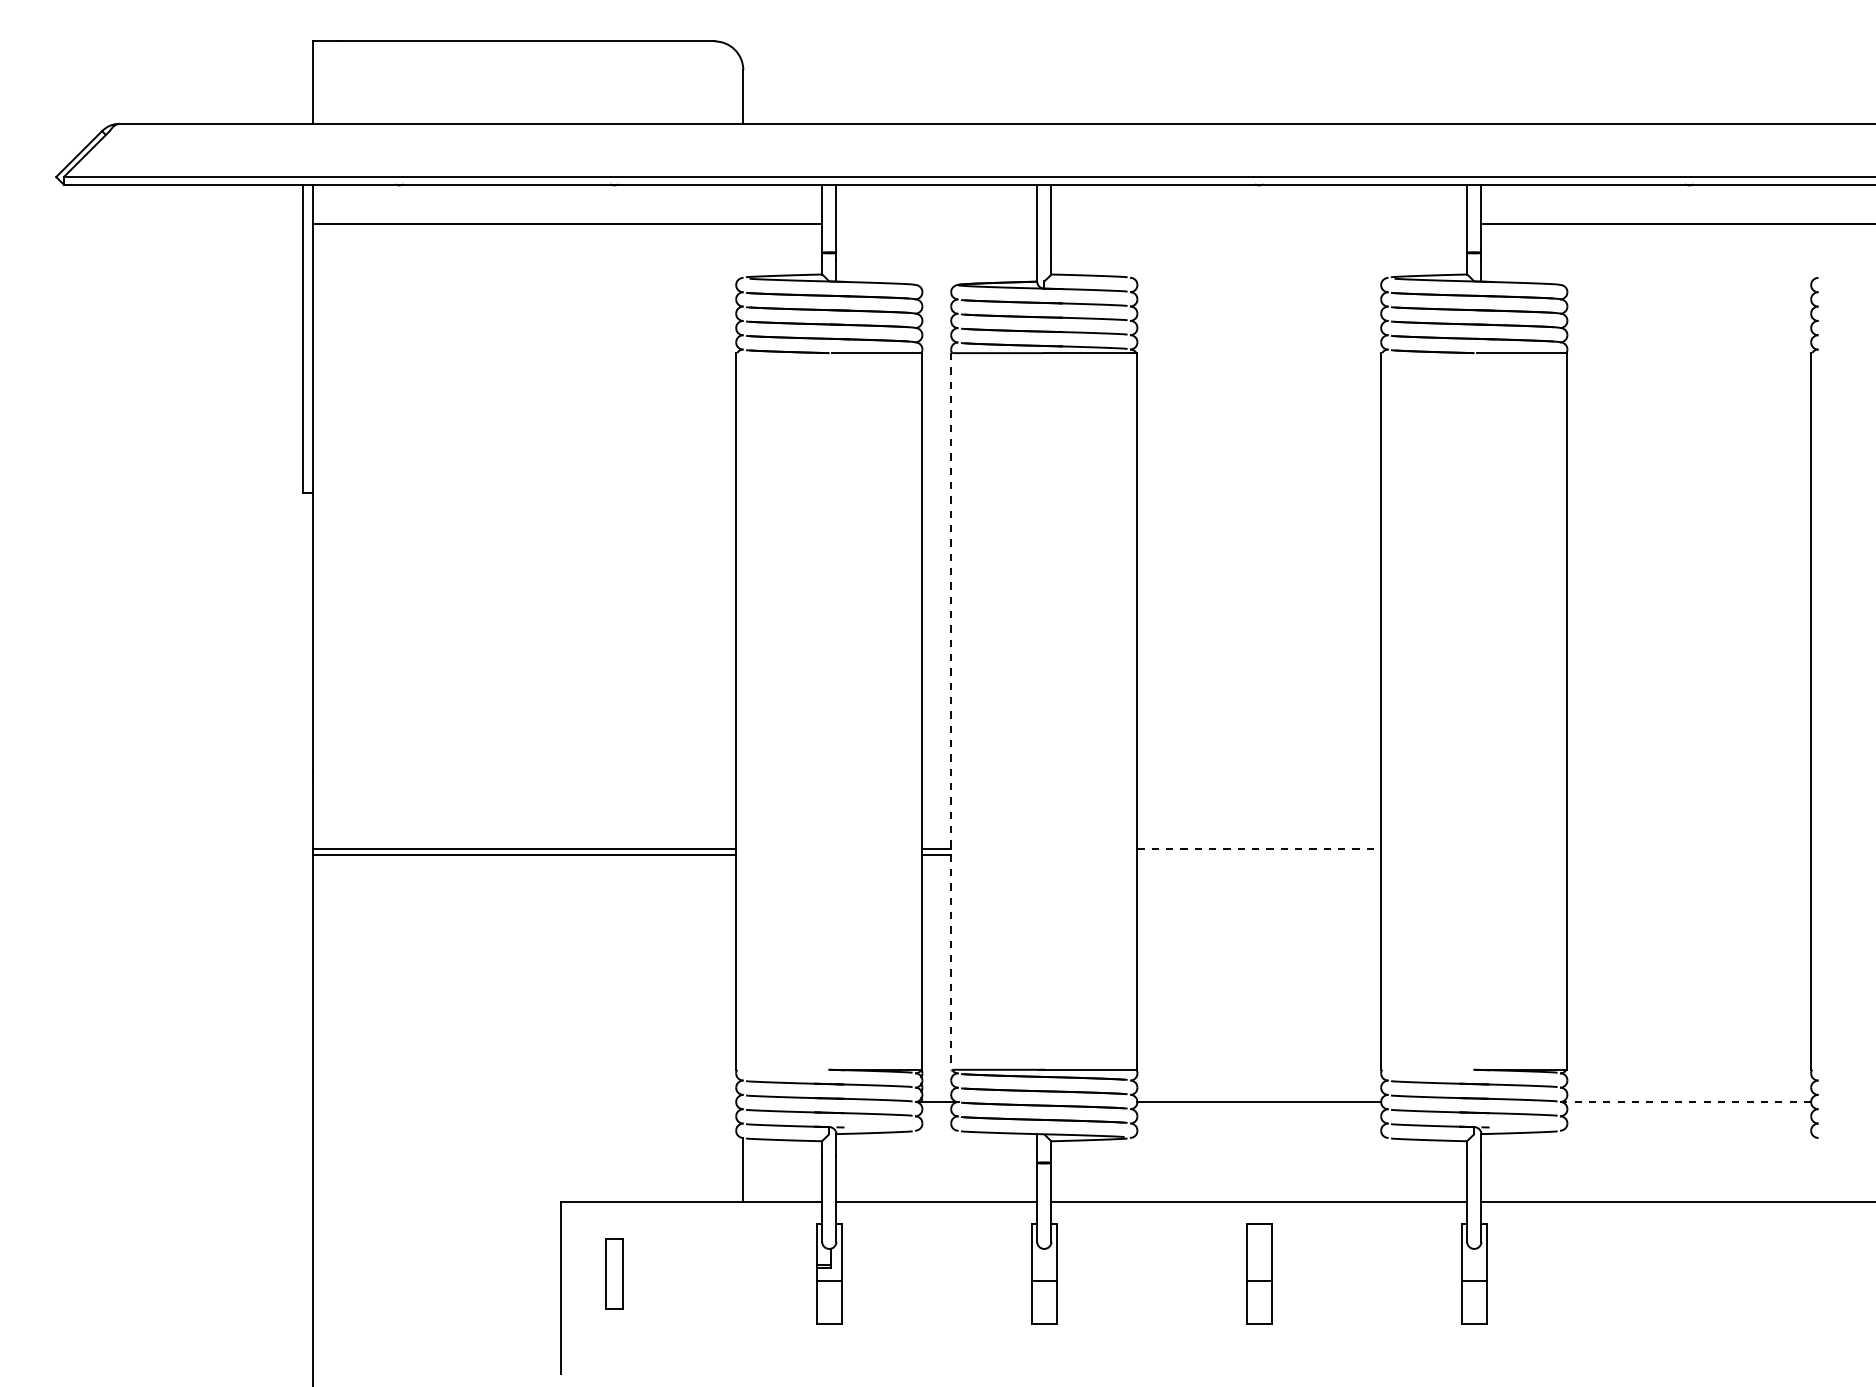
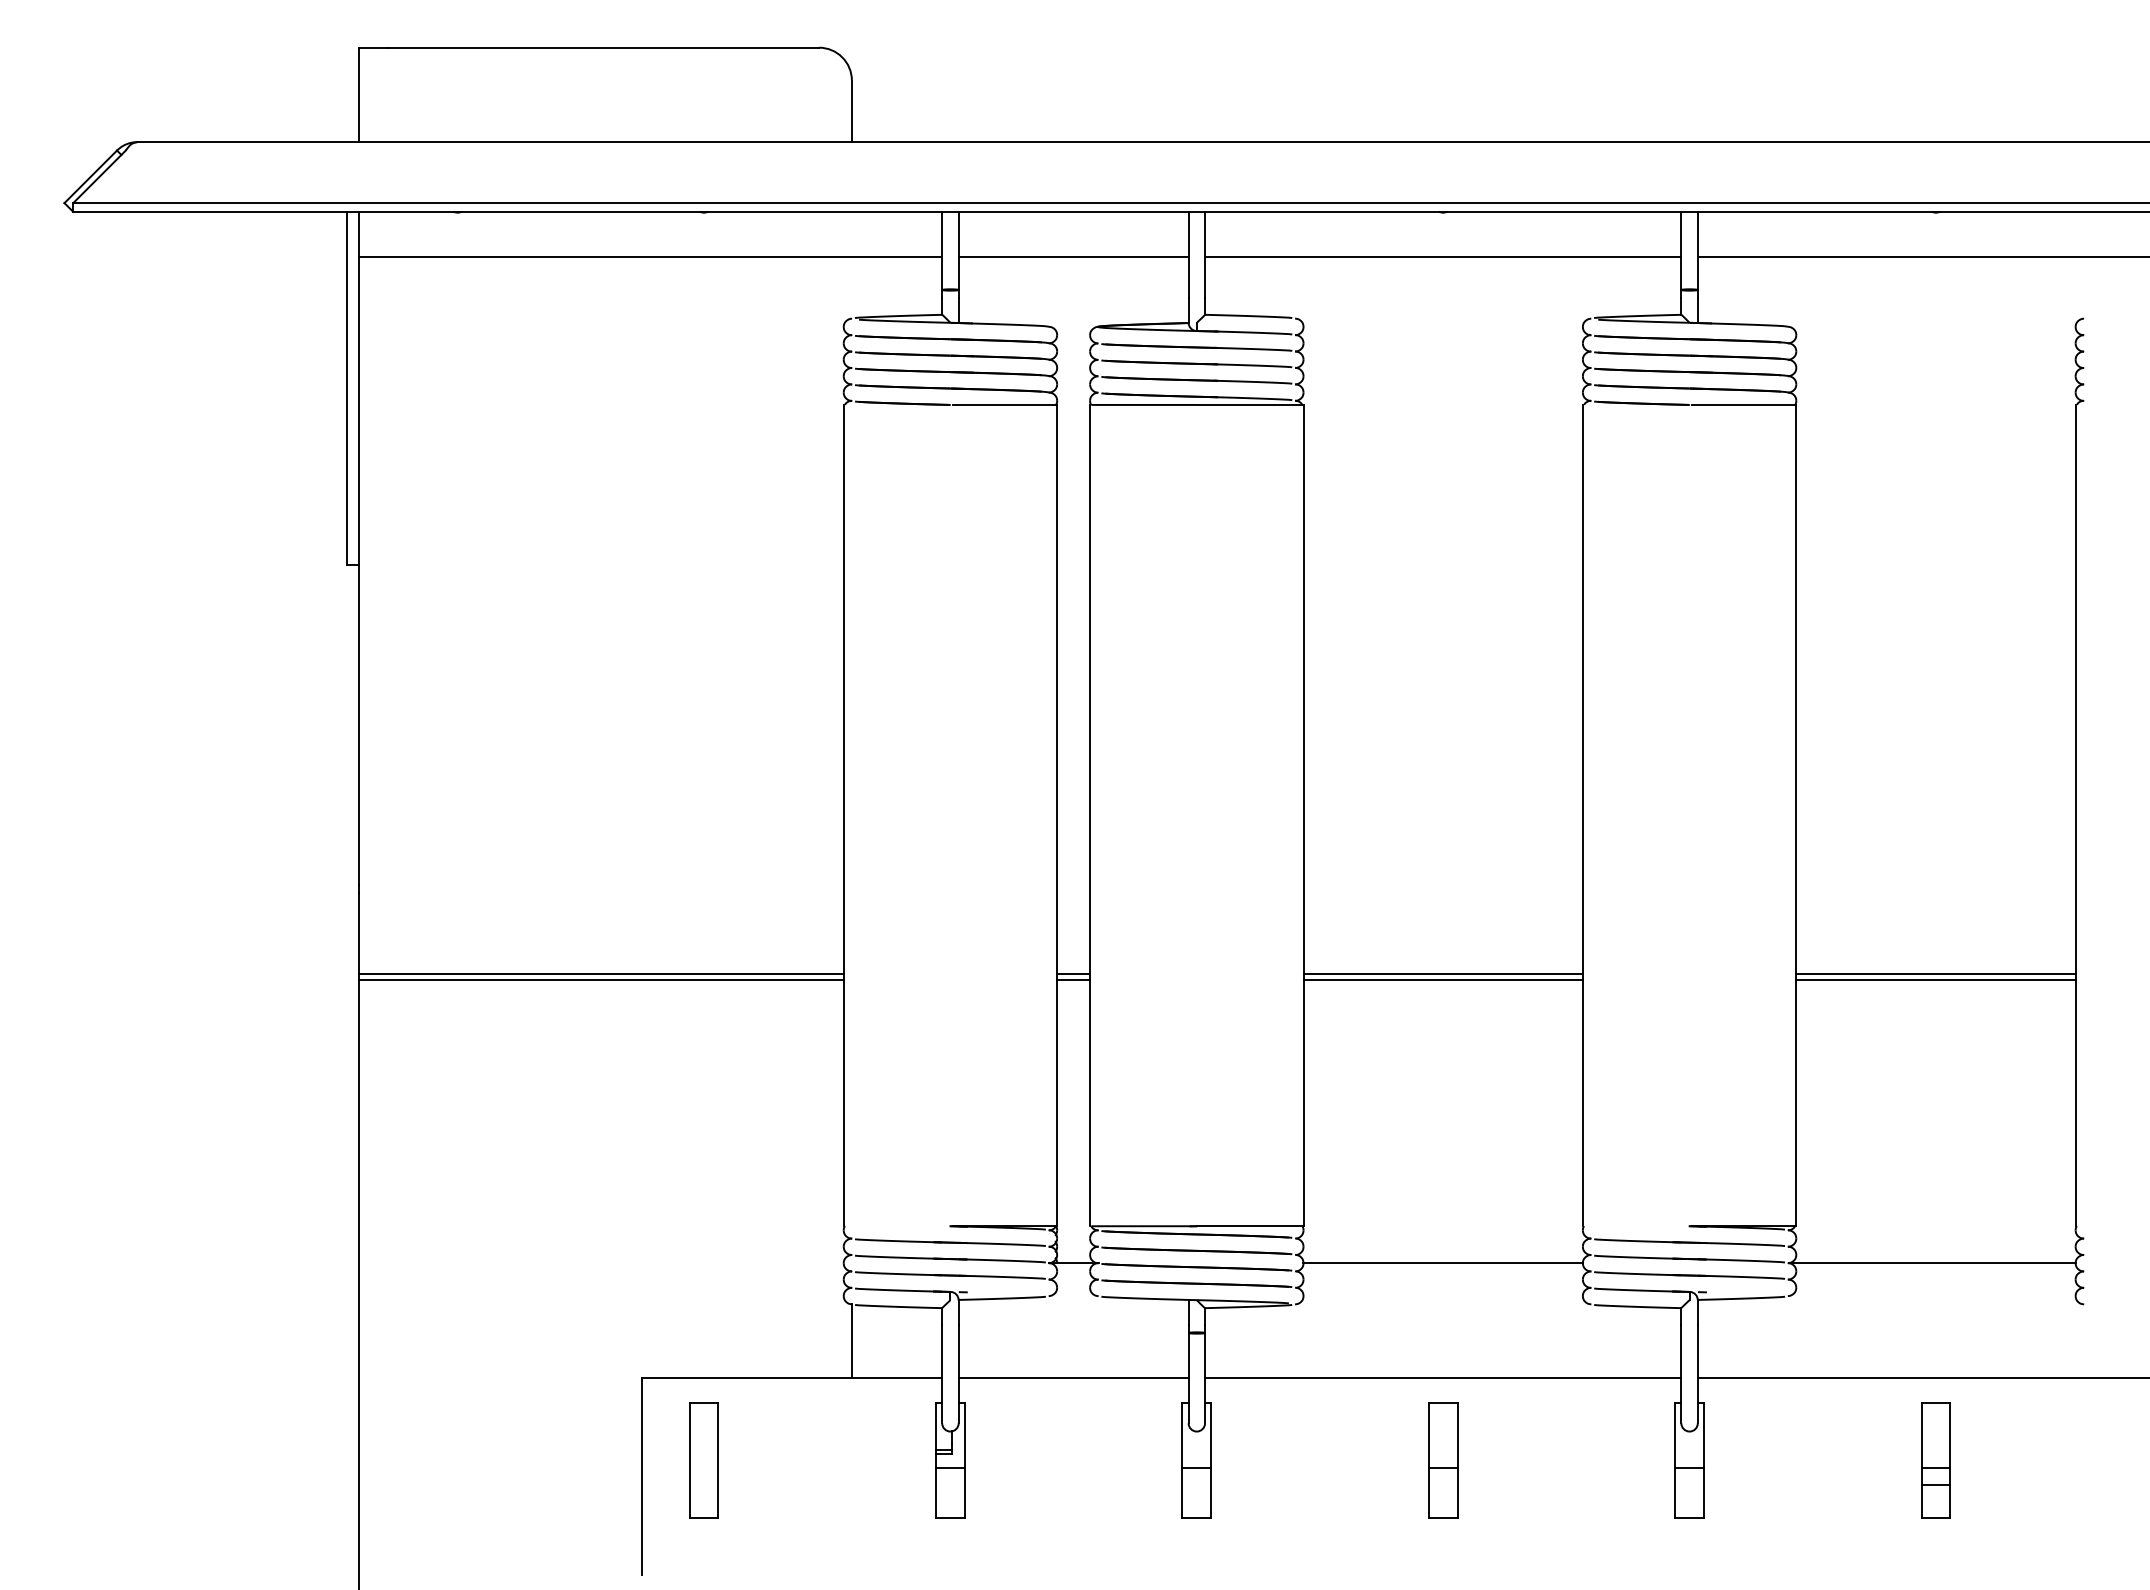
line: (936, 224) -> (1073, 257), added
line: (1259, 224) -> (1443, 257), added
line: (951, 711) -> (1090, 815), dashed -> solid
line: (1259, 849) -> (1443, 973), dashed -> solid
line: (1688, 849) -> (1935, 973), added
line: (1258, 854) -> (1442, 979), added
line: (1688, 854) -> (1935, 979), added
line: (1686, 1102) -> (1932, 1263), dashed -> solid
part: (613, 1274) -> (703, 1460), size x1.43
part: (1688, 1274) -> (1935, 1460), added

